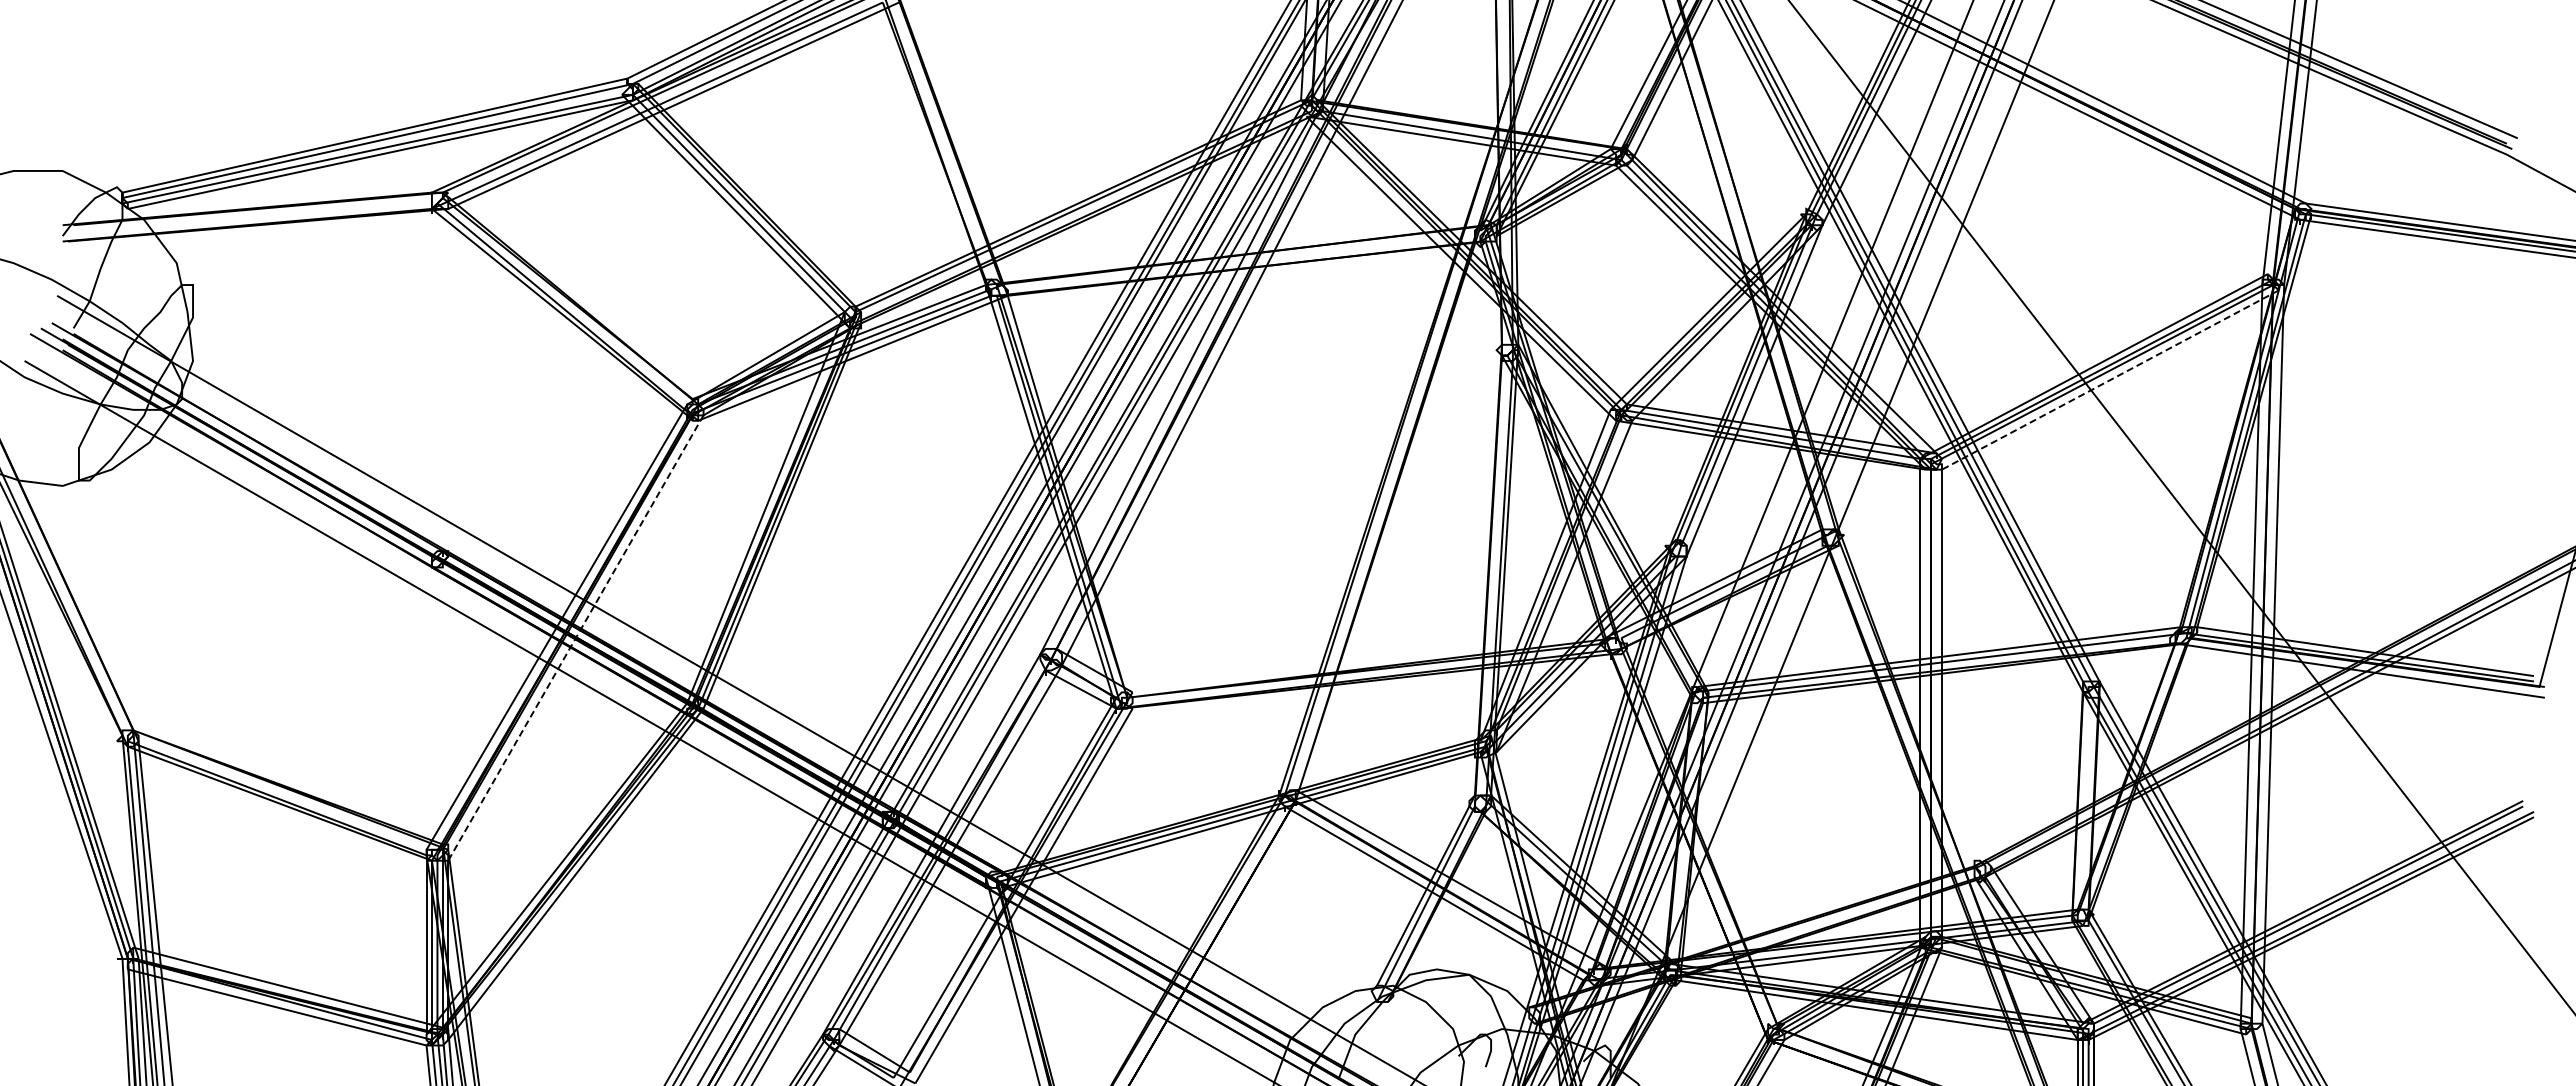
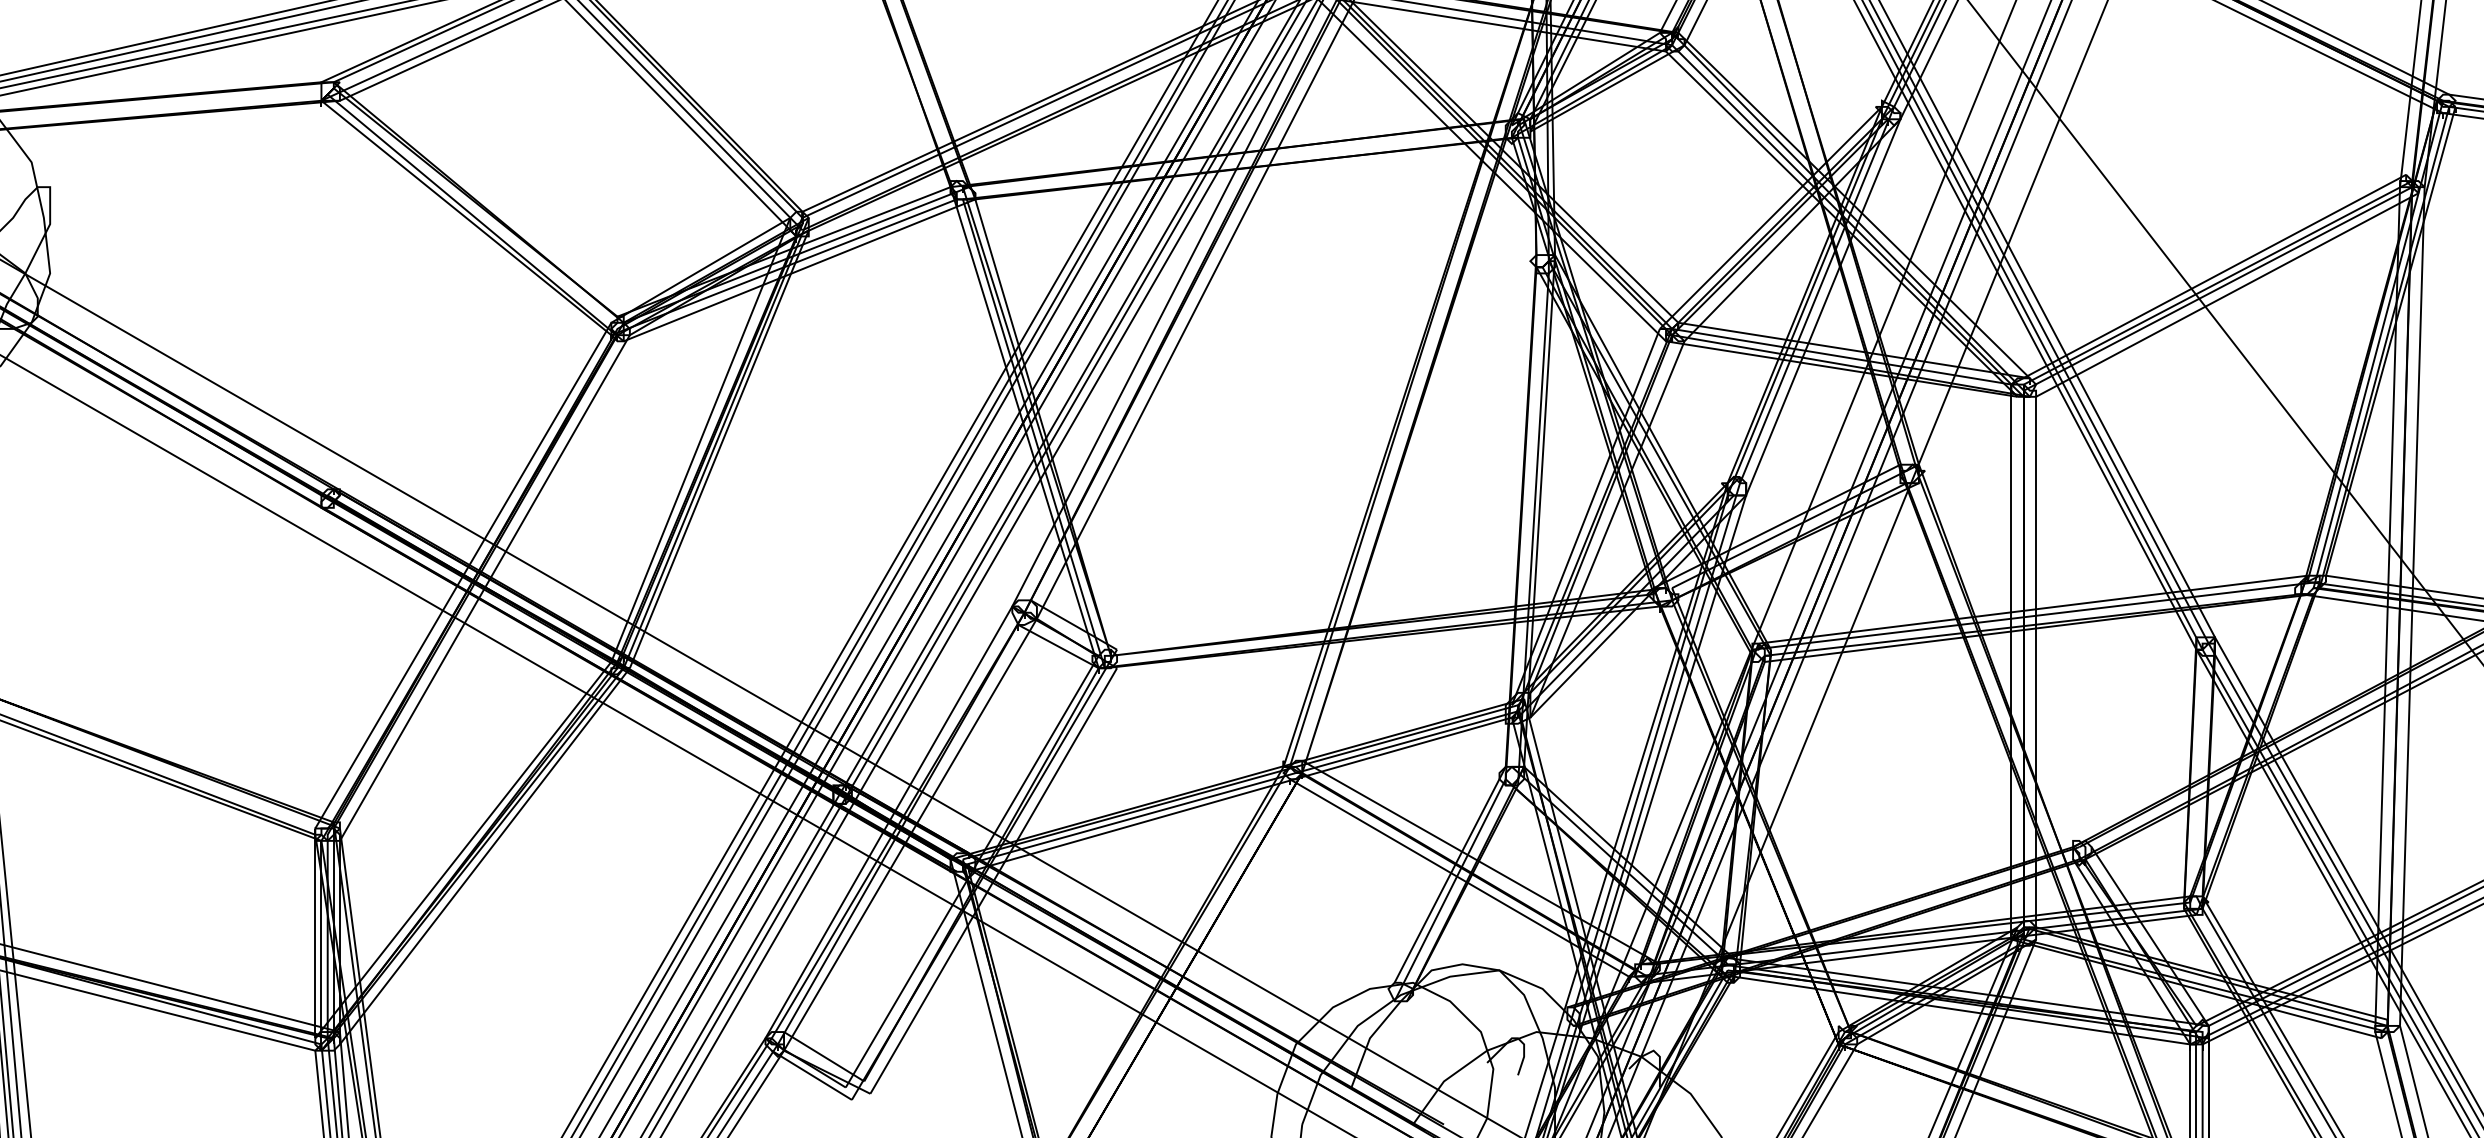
line: (2110, 380) -> (2227, 295), dashed -> solid
line: (575, 638) -> (484, 588), dashed -> solid

